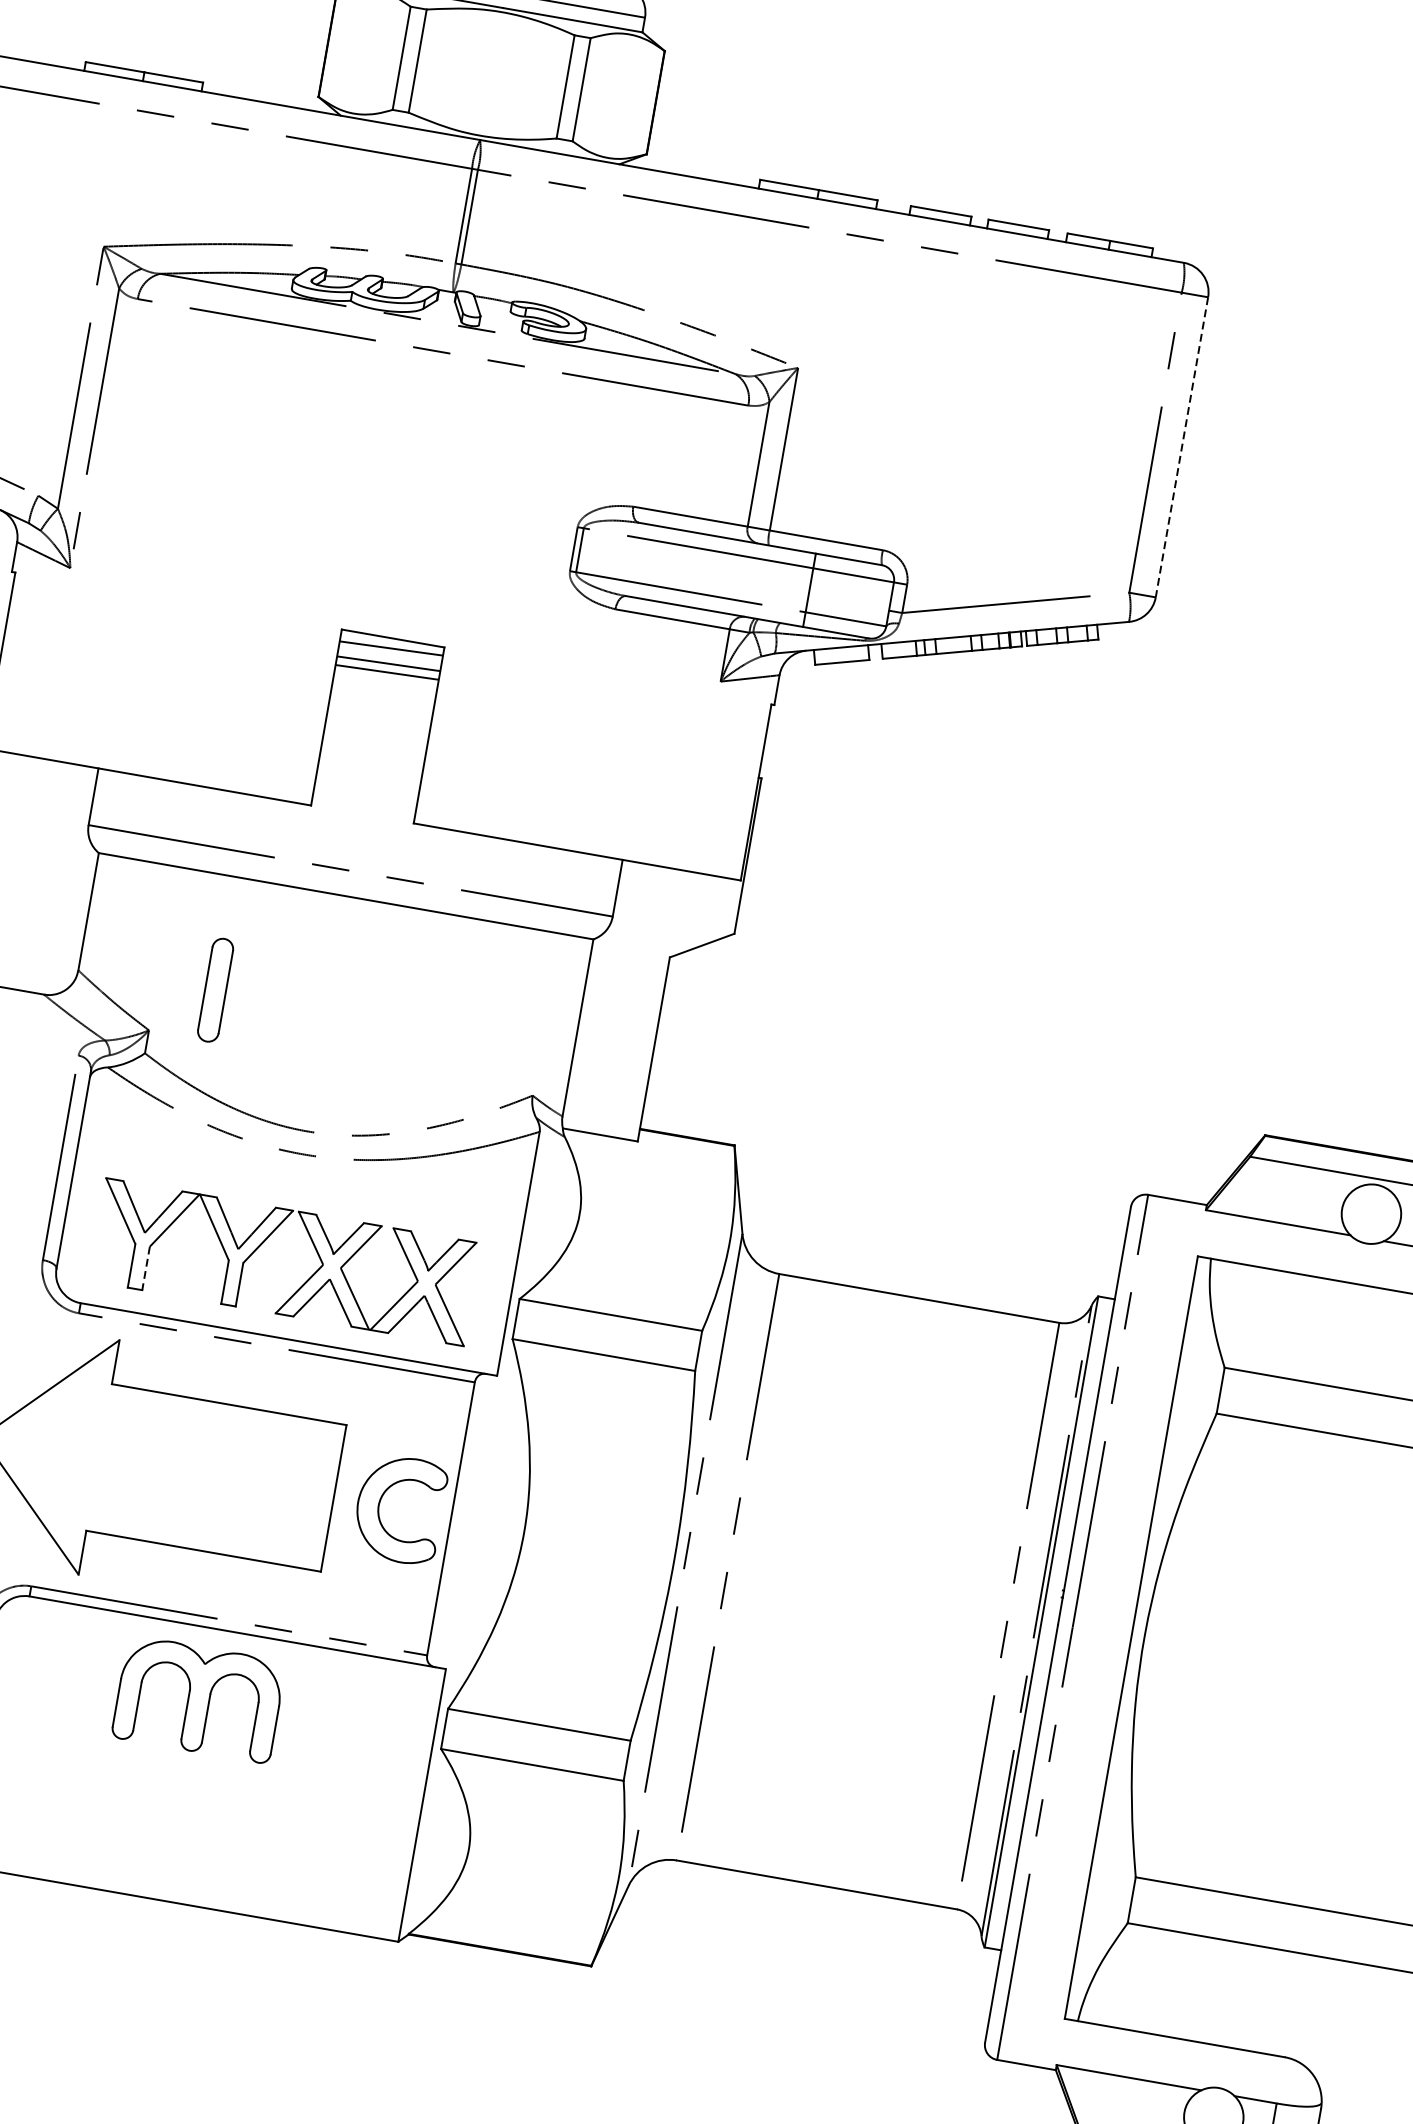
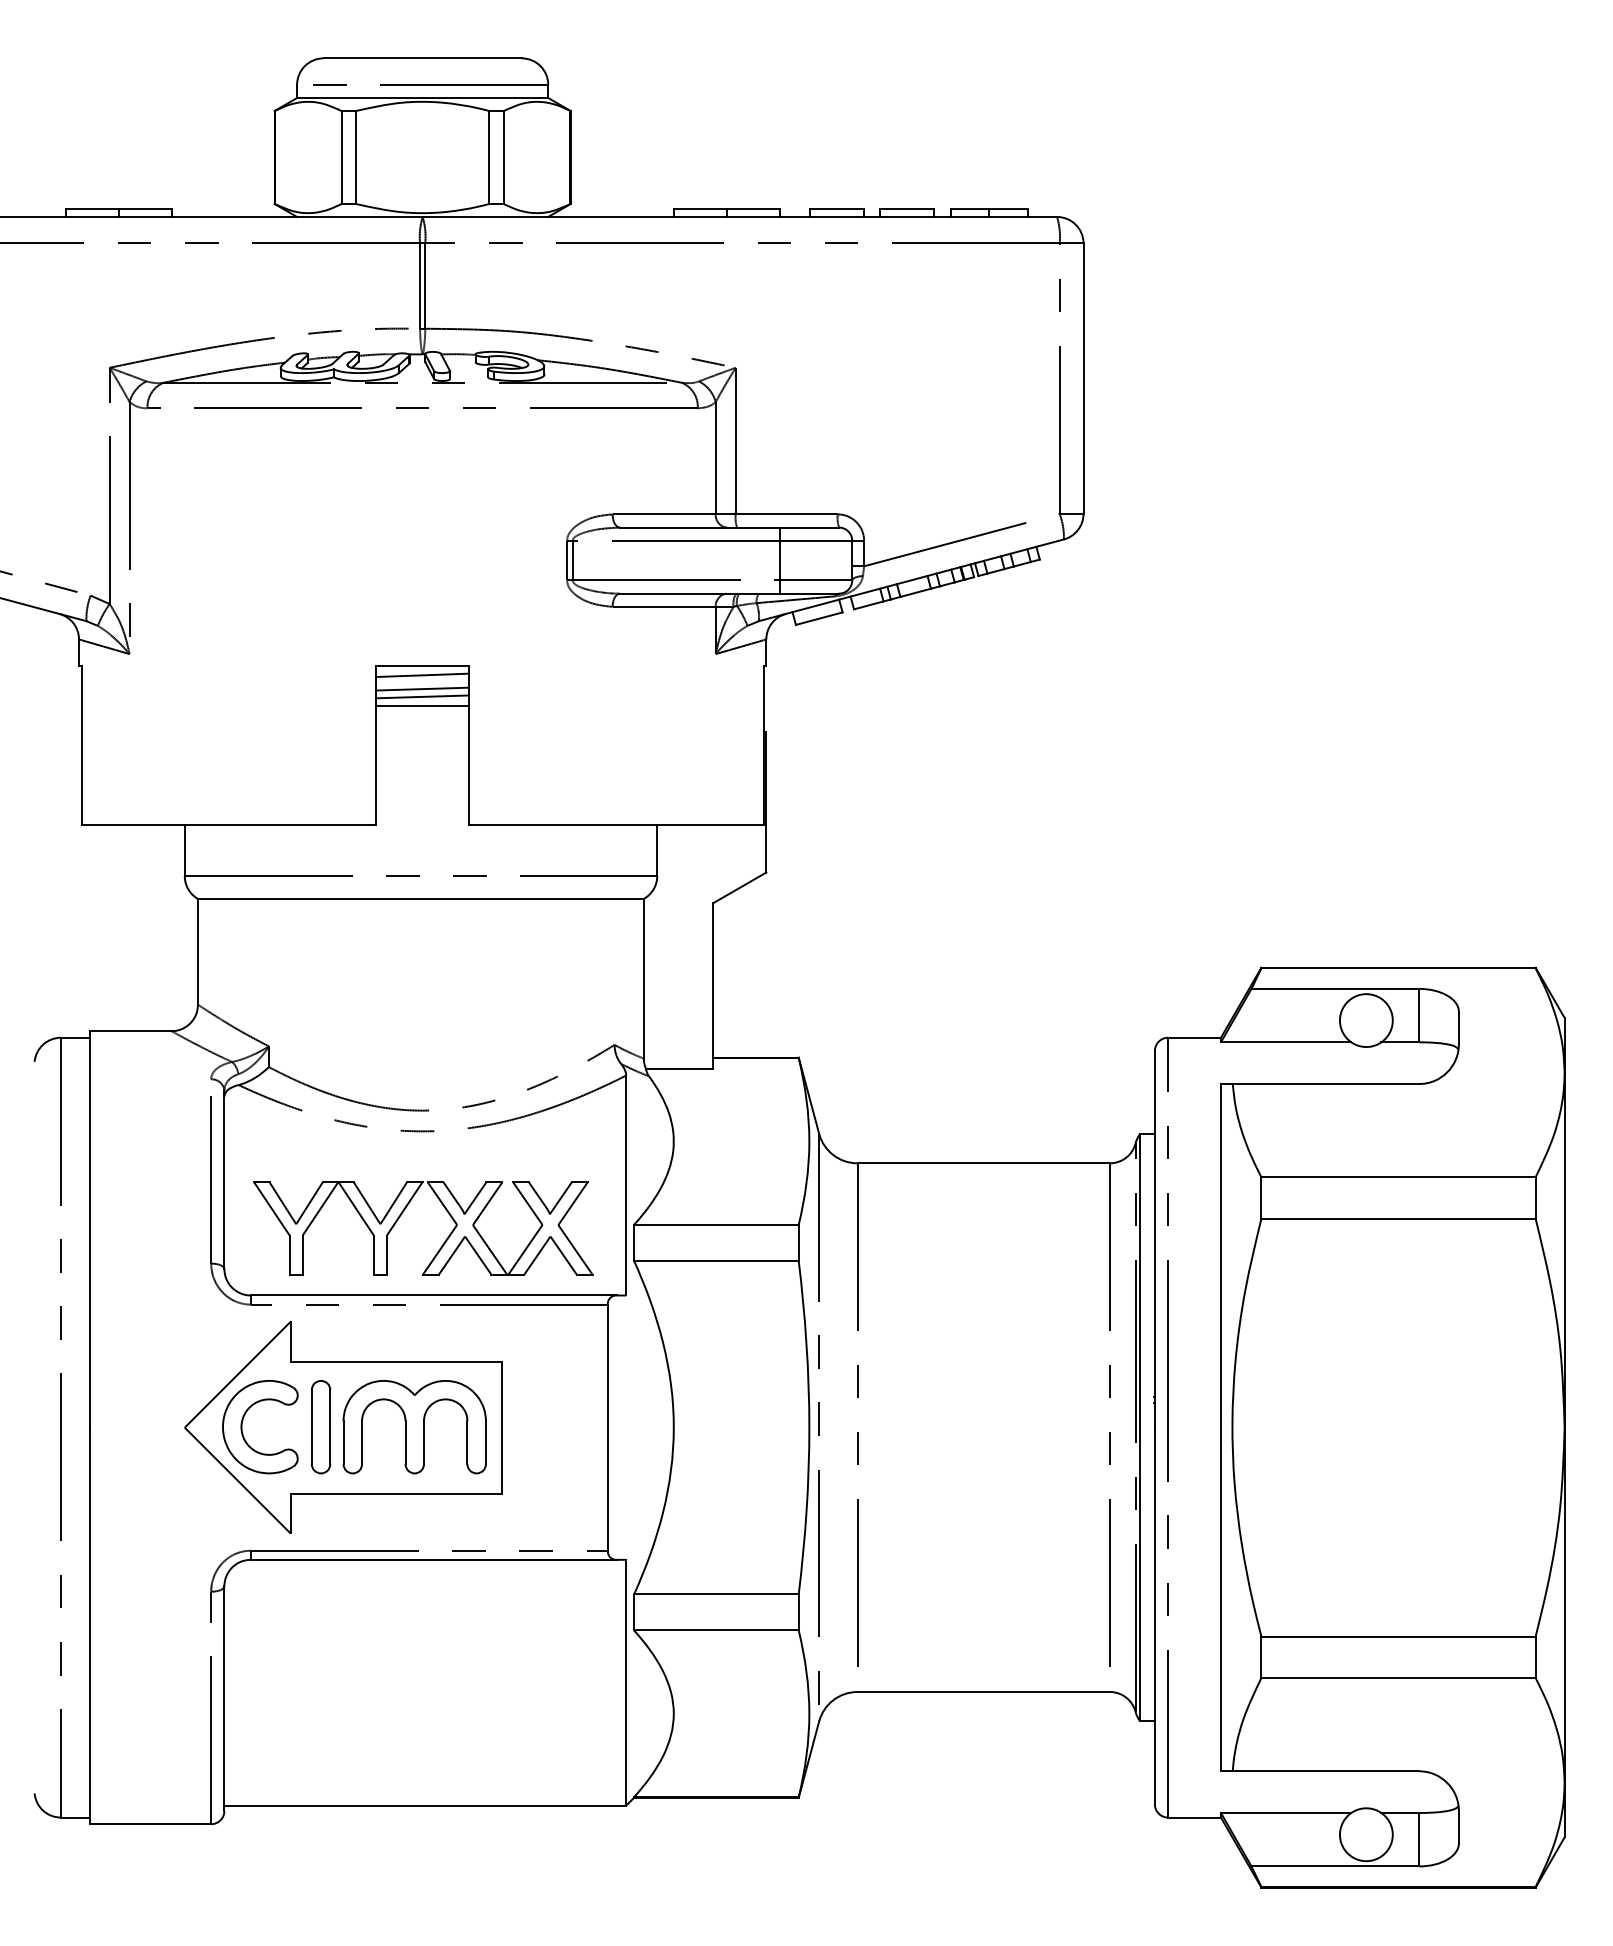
line: (1181, 448) -> (1083, 379), dashed -> solid
line: (385, 683) -> (422, 706), added
part: (216, 990) -> (321, 1427), moved
line: (145, 1268) -> (302, 1255), dashed -> solid
part: (379, 1506) -> (242, 1427), moved
part: (198, 1699) -> (414, 1427), moved

